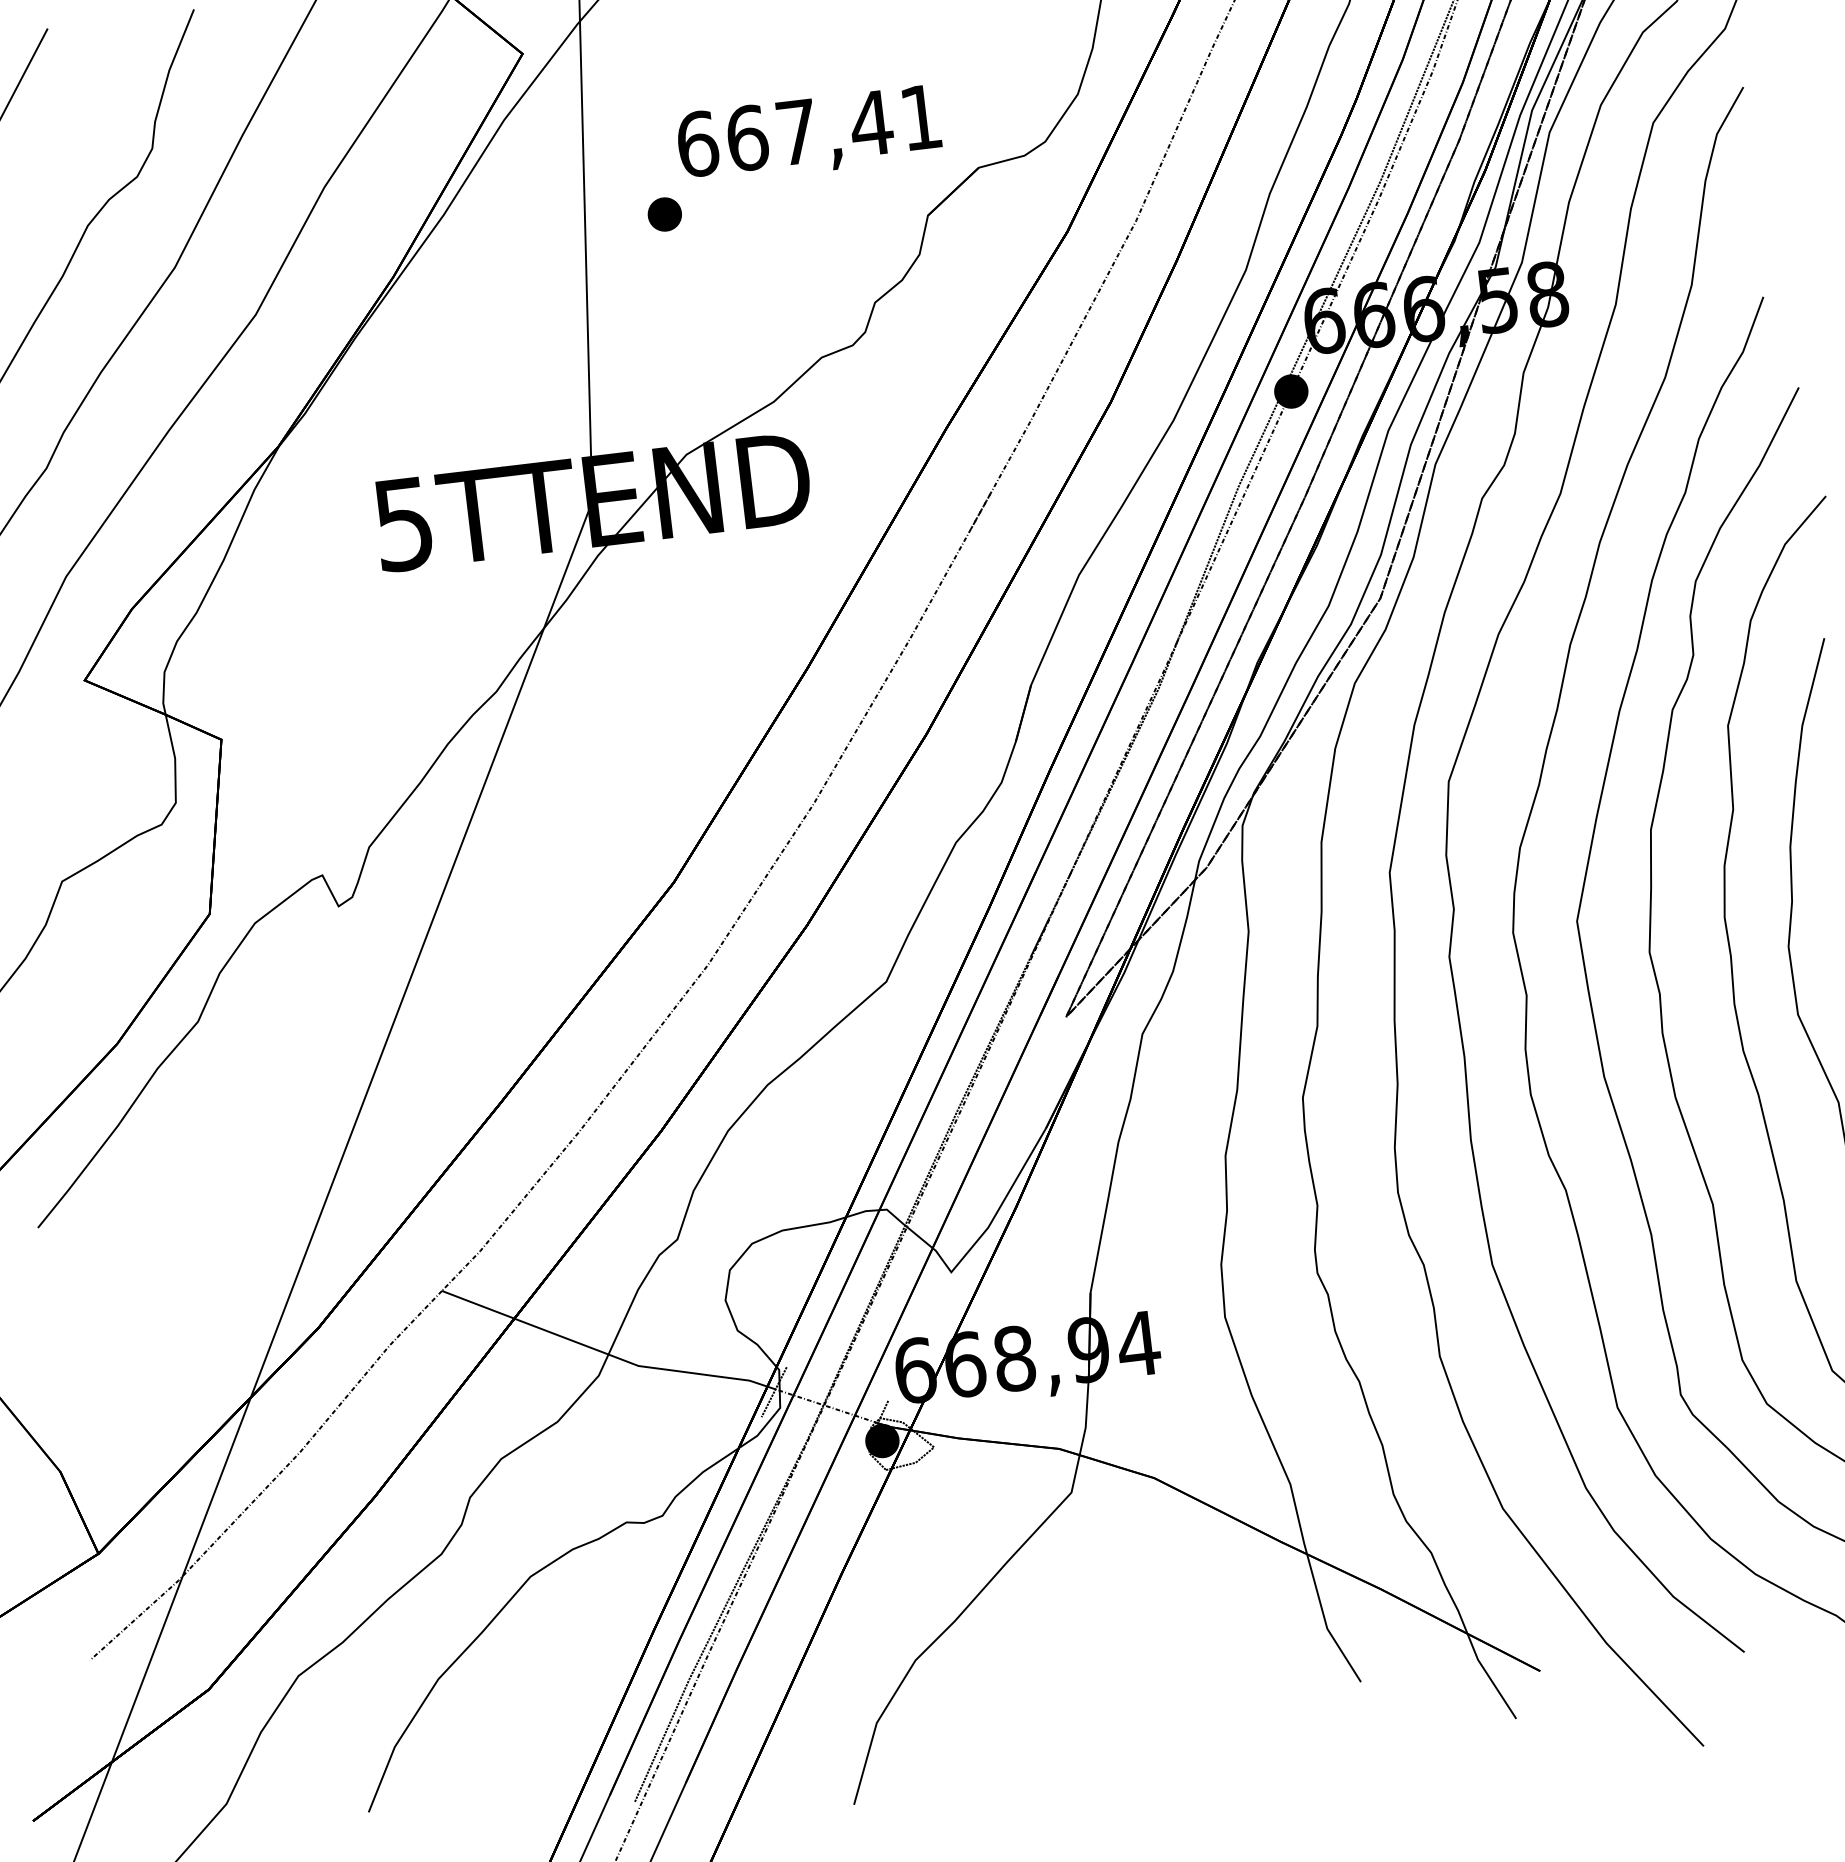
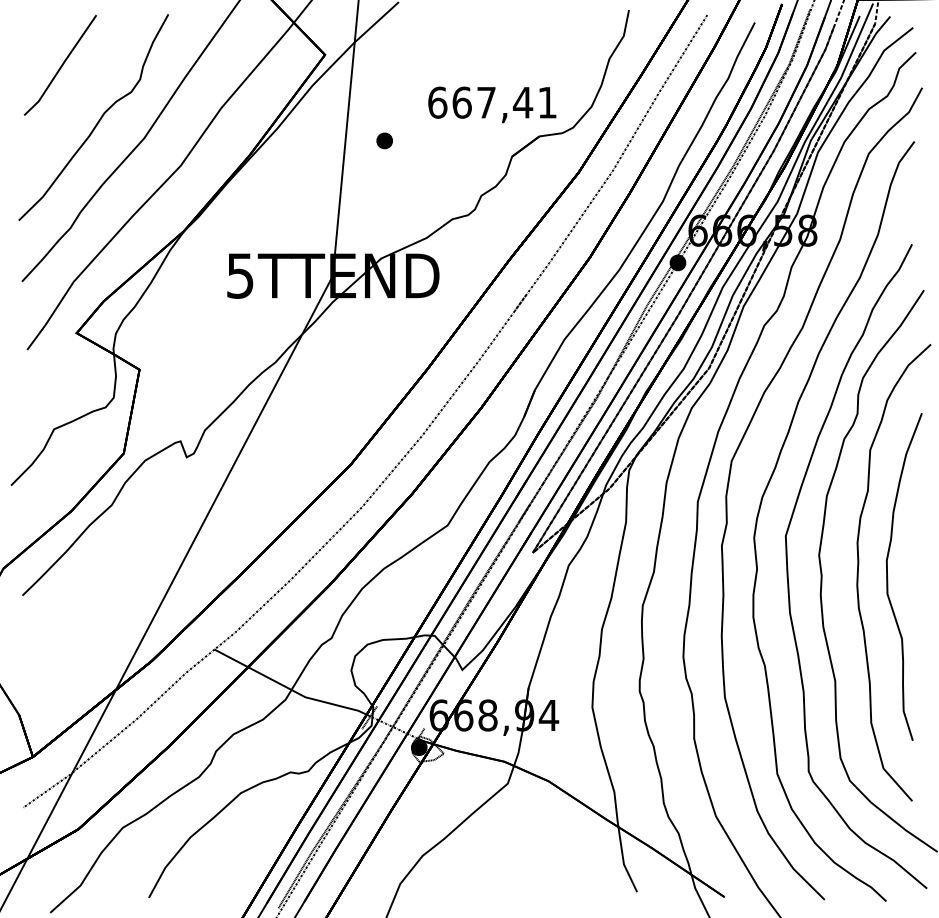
text: (809, 134) -> (492, 104), moved

